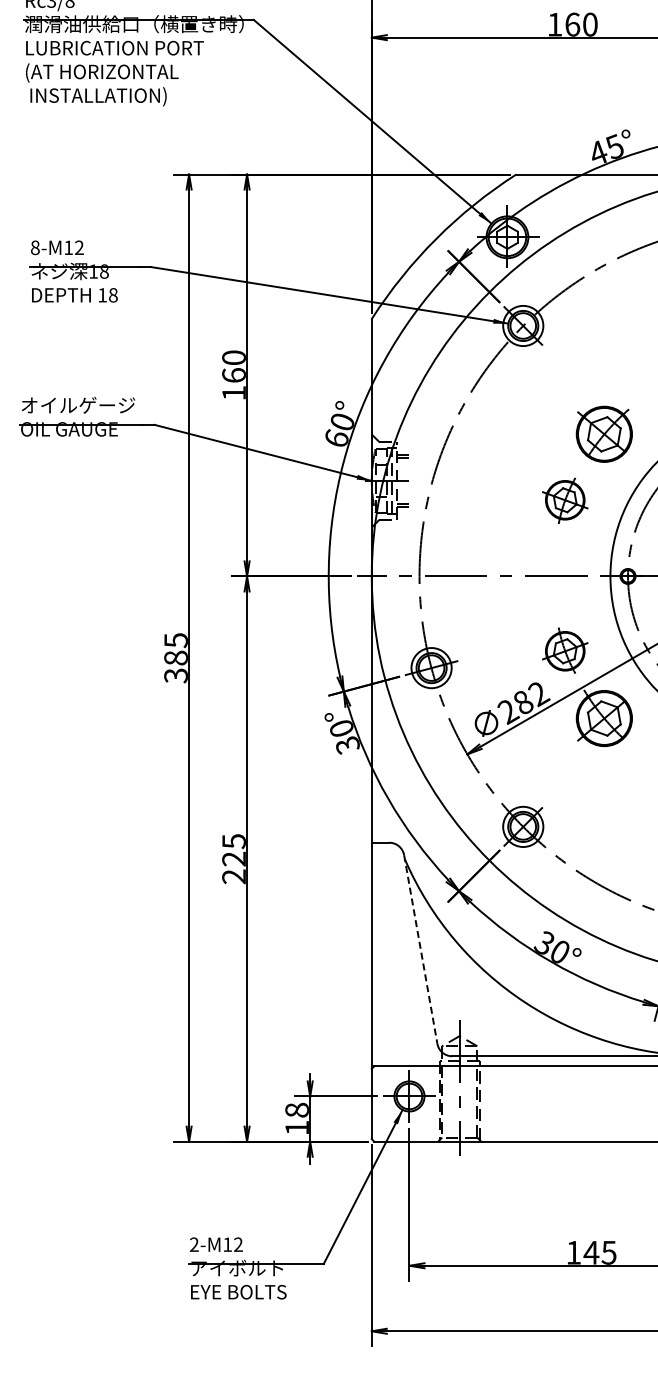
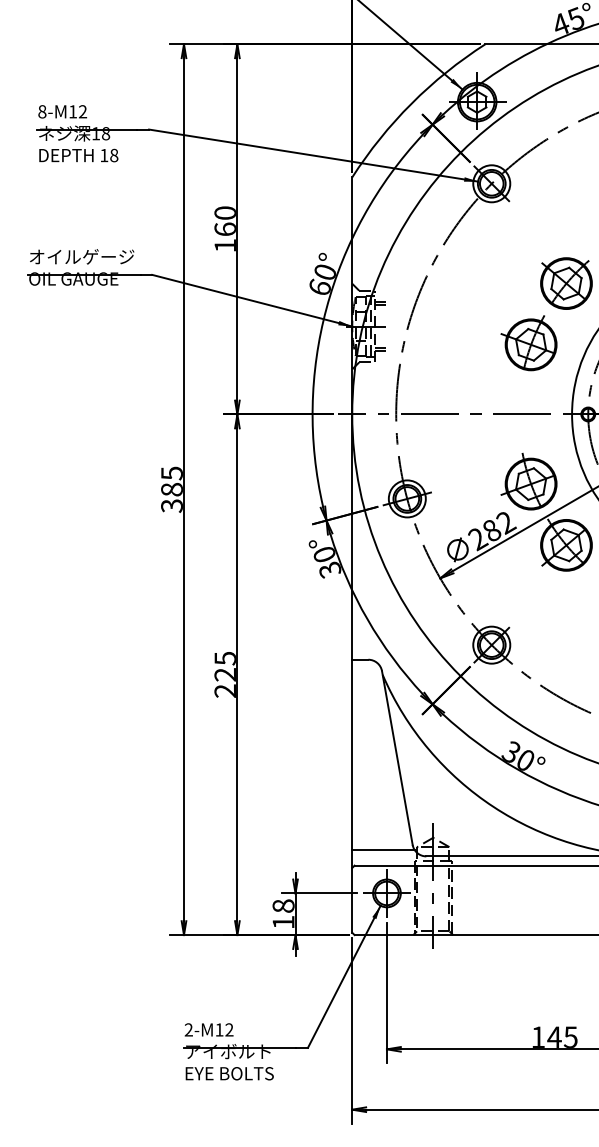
part: (563, 498) -> (528, 342), size x1.43
part: (563, 649) -> (528, 481), size x1.43
line: (420, 949) -> (397, 758), dashed -> solid
line: (405, 1049) -> (383, 850), added

